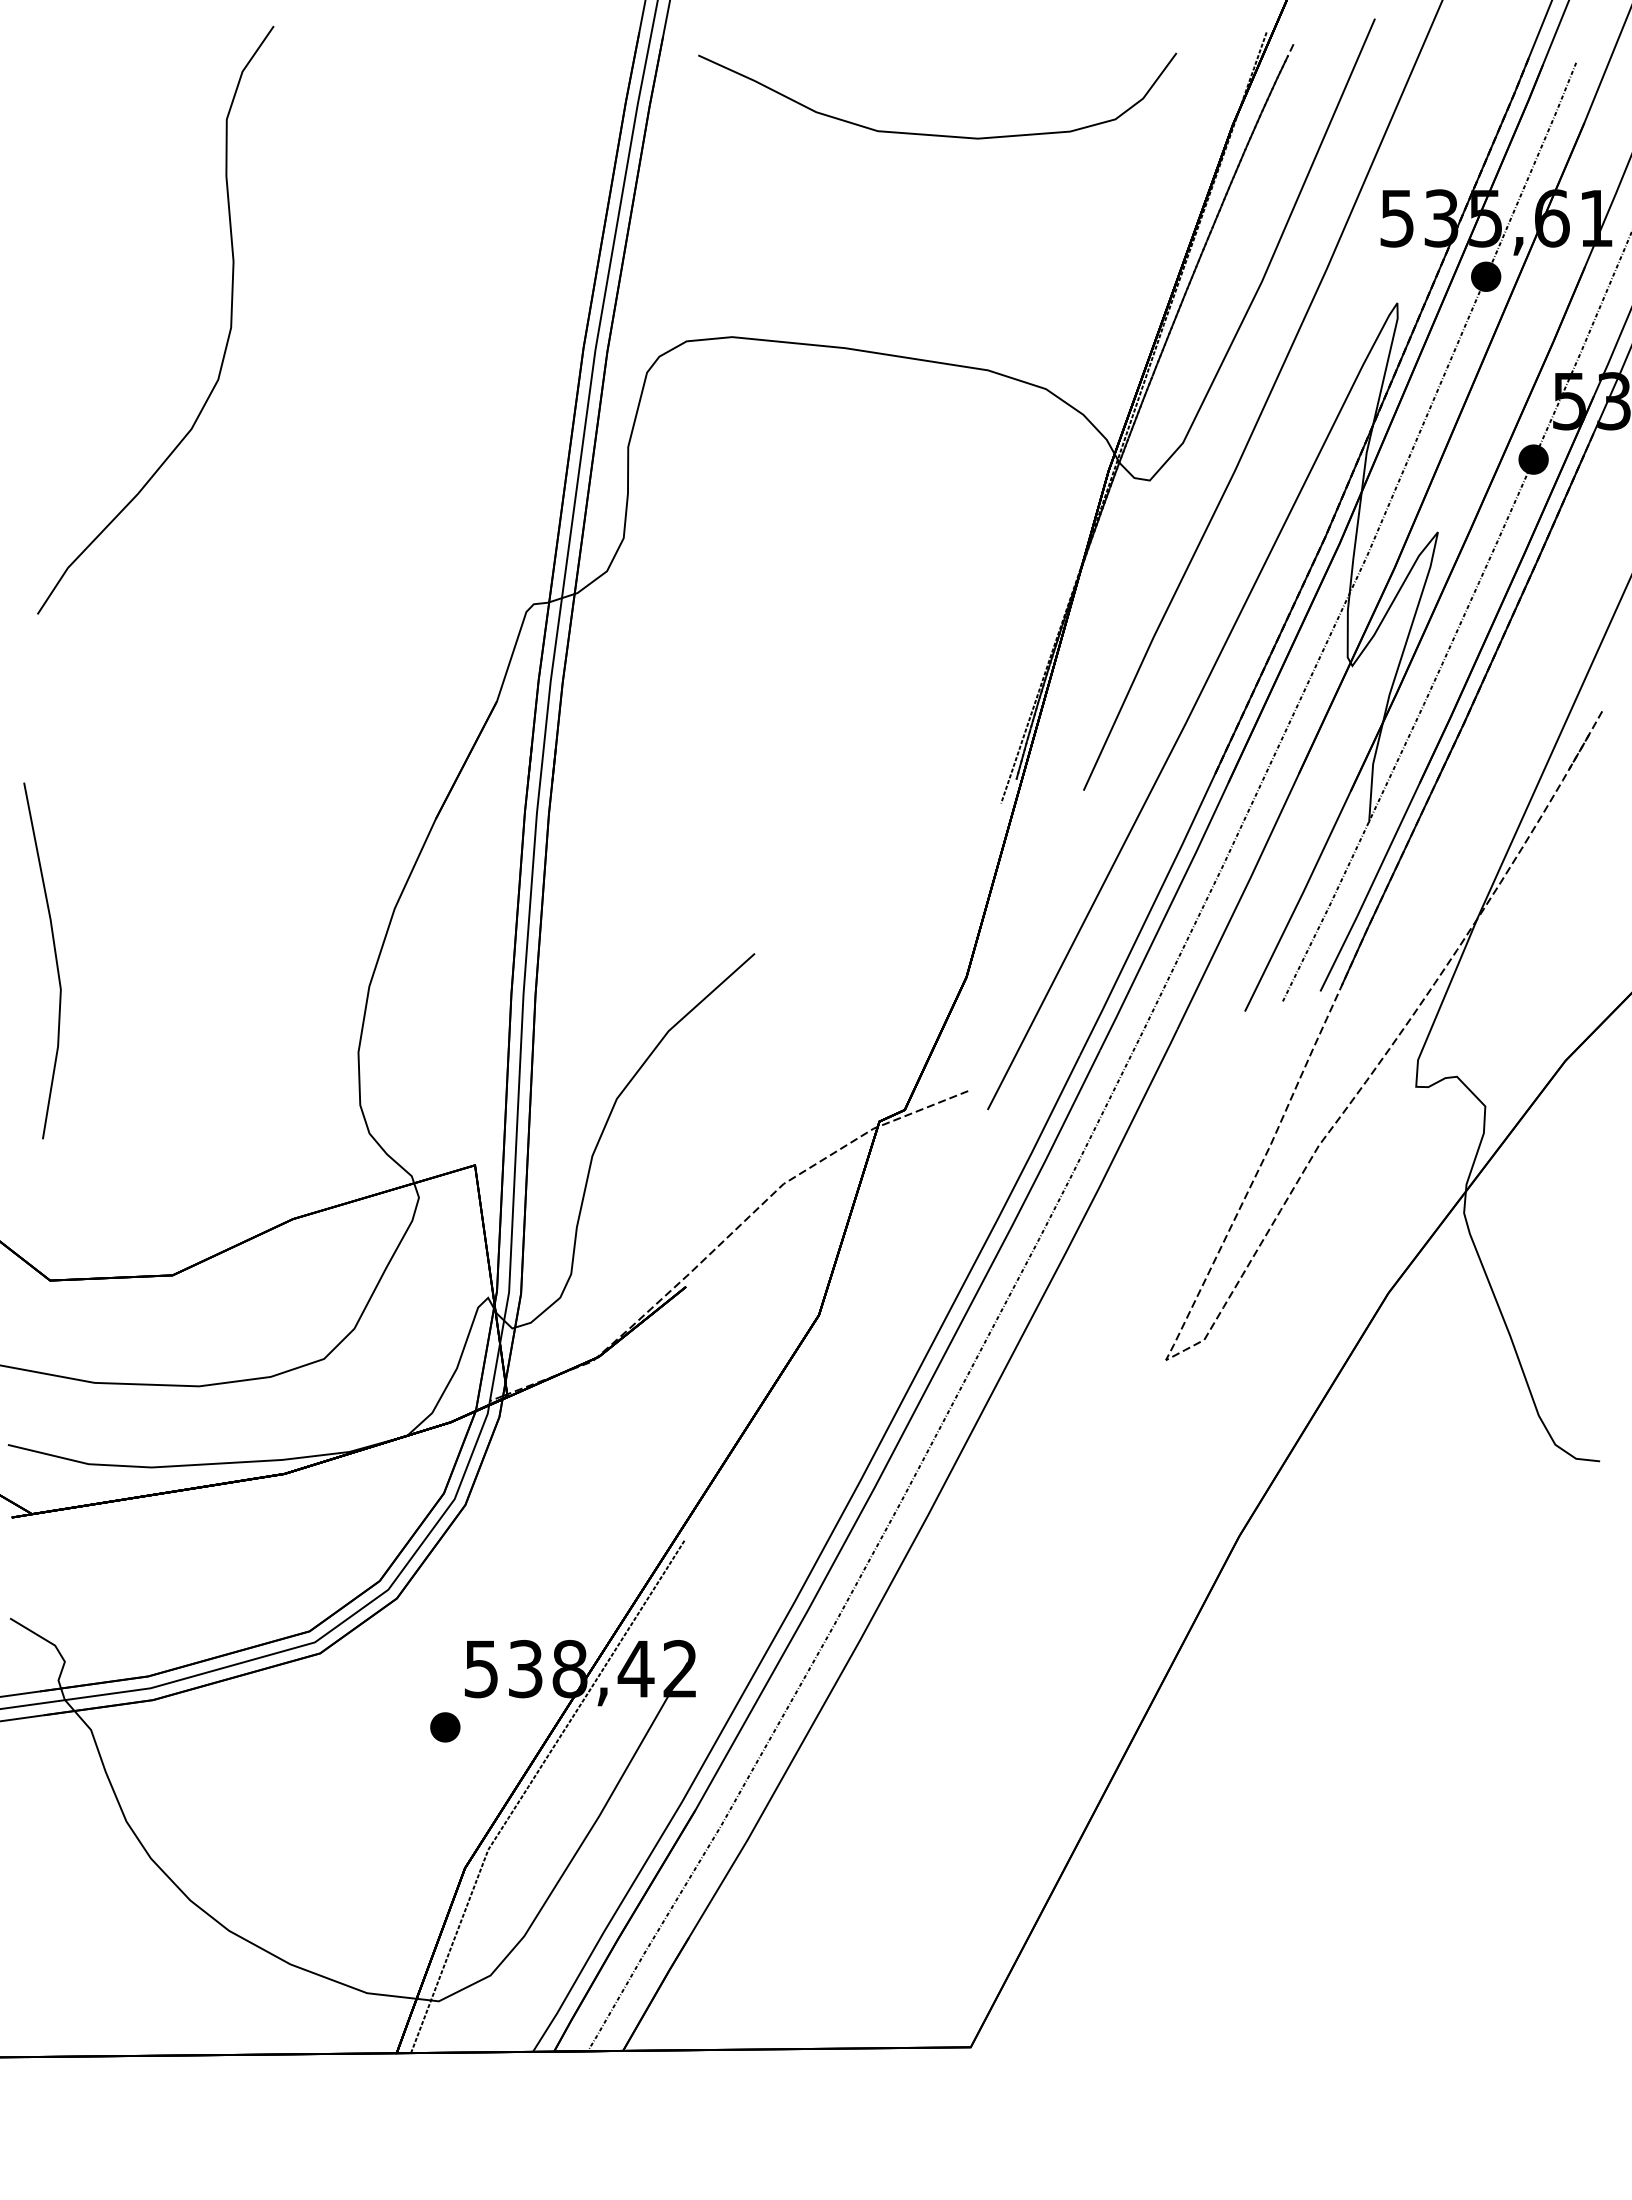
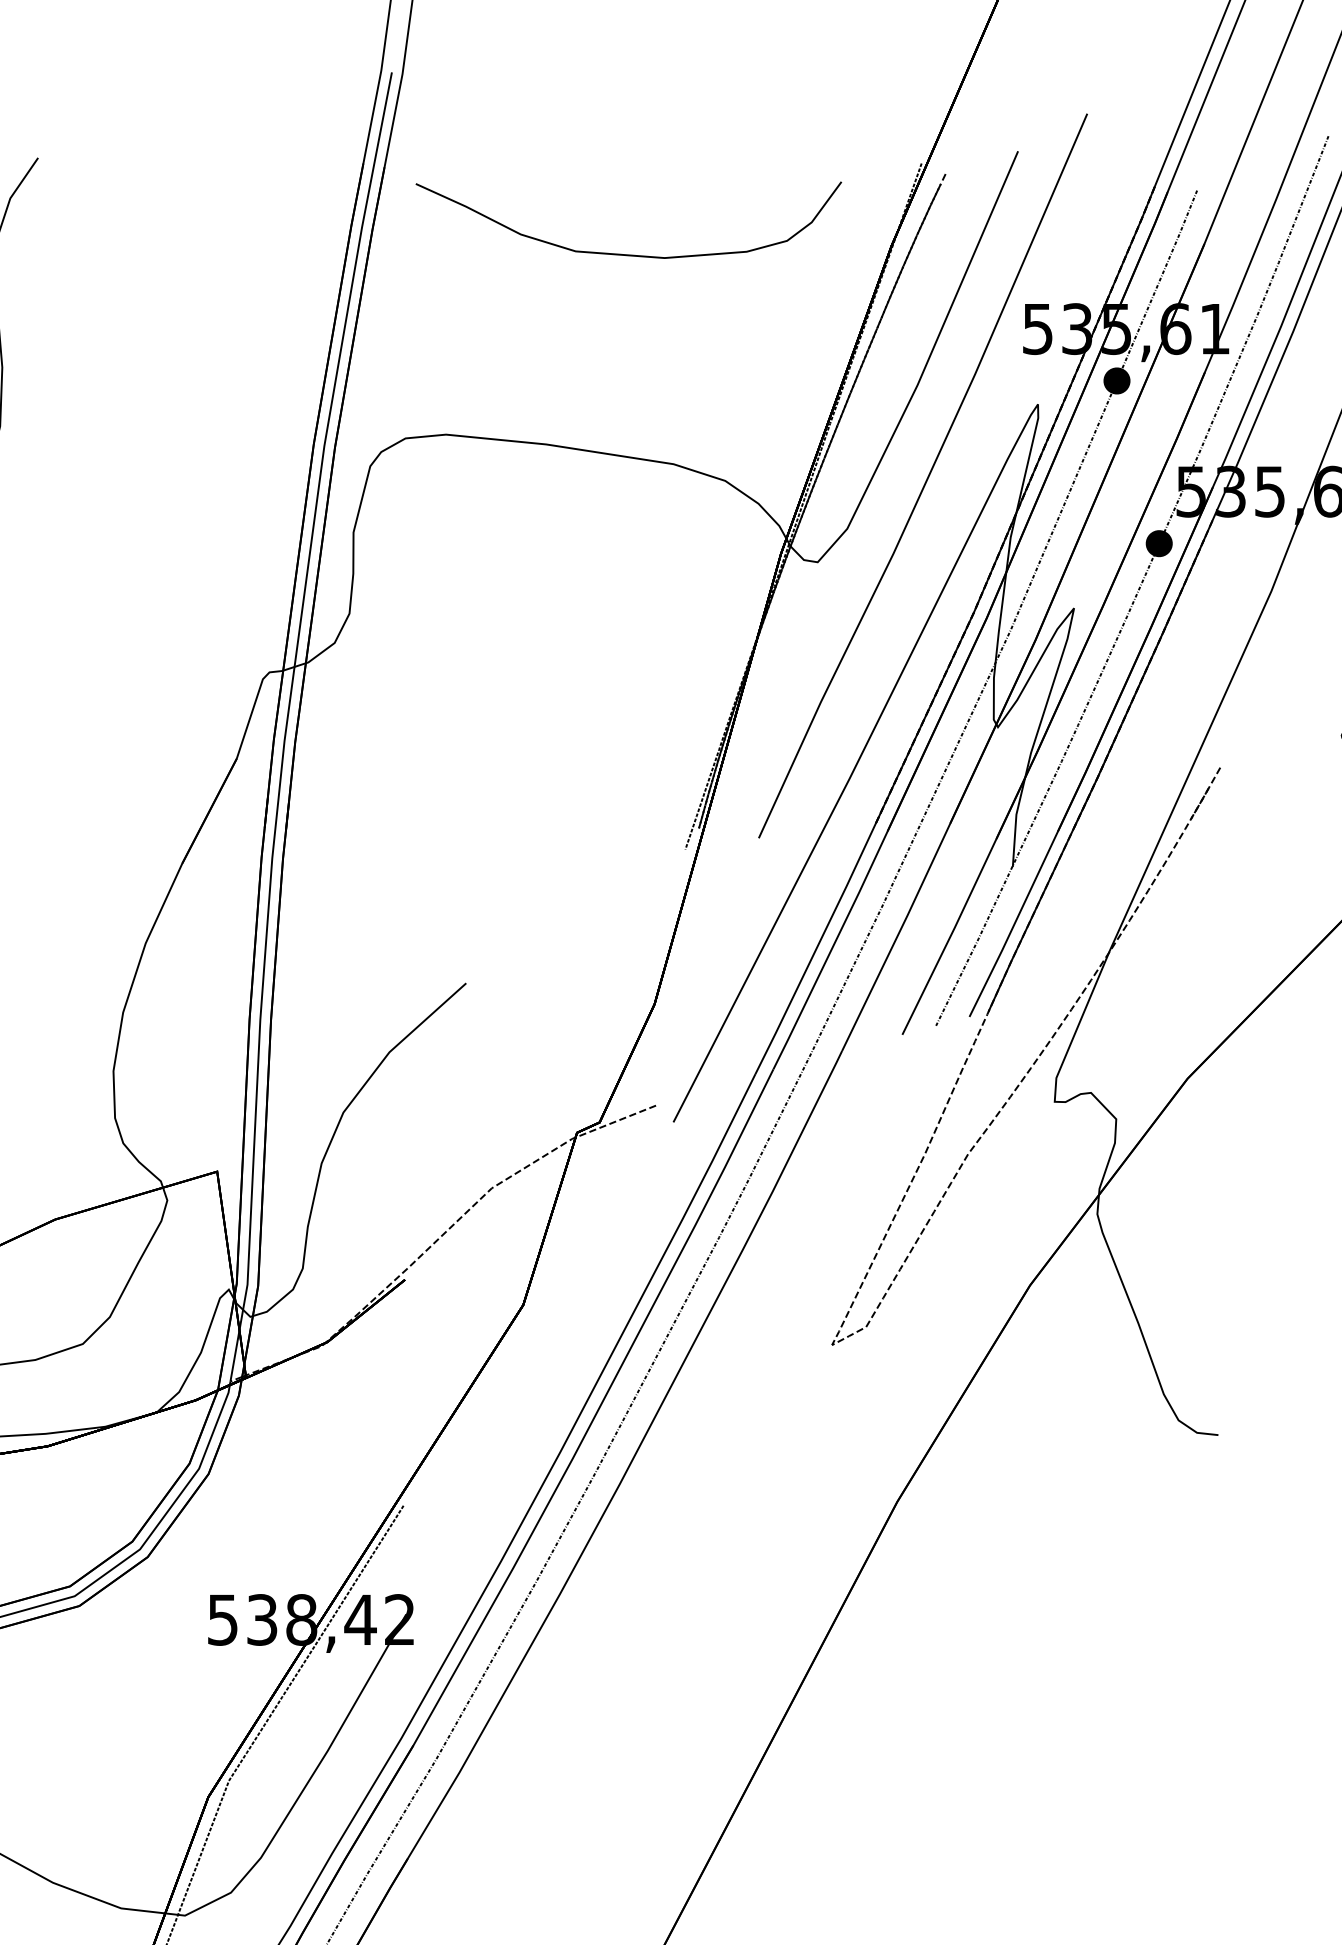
part: (445, 1727) -> (190, 1671), removed

